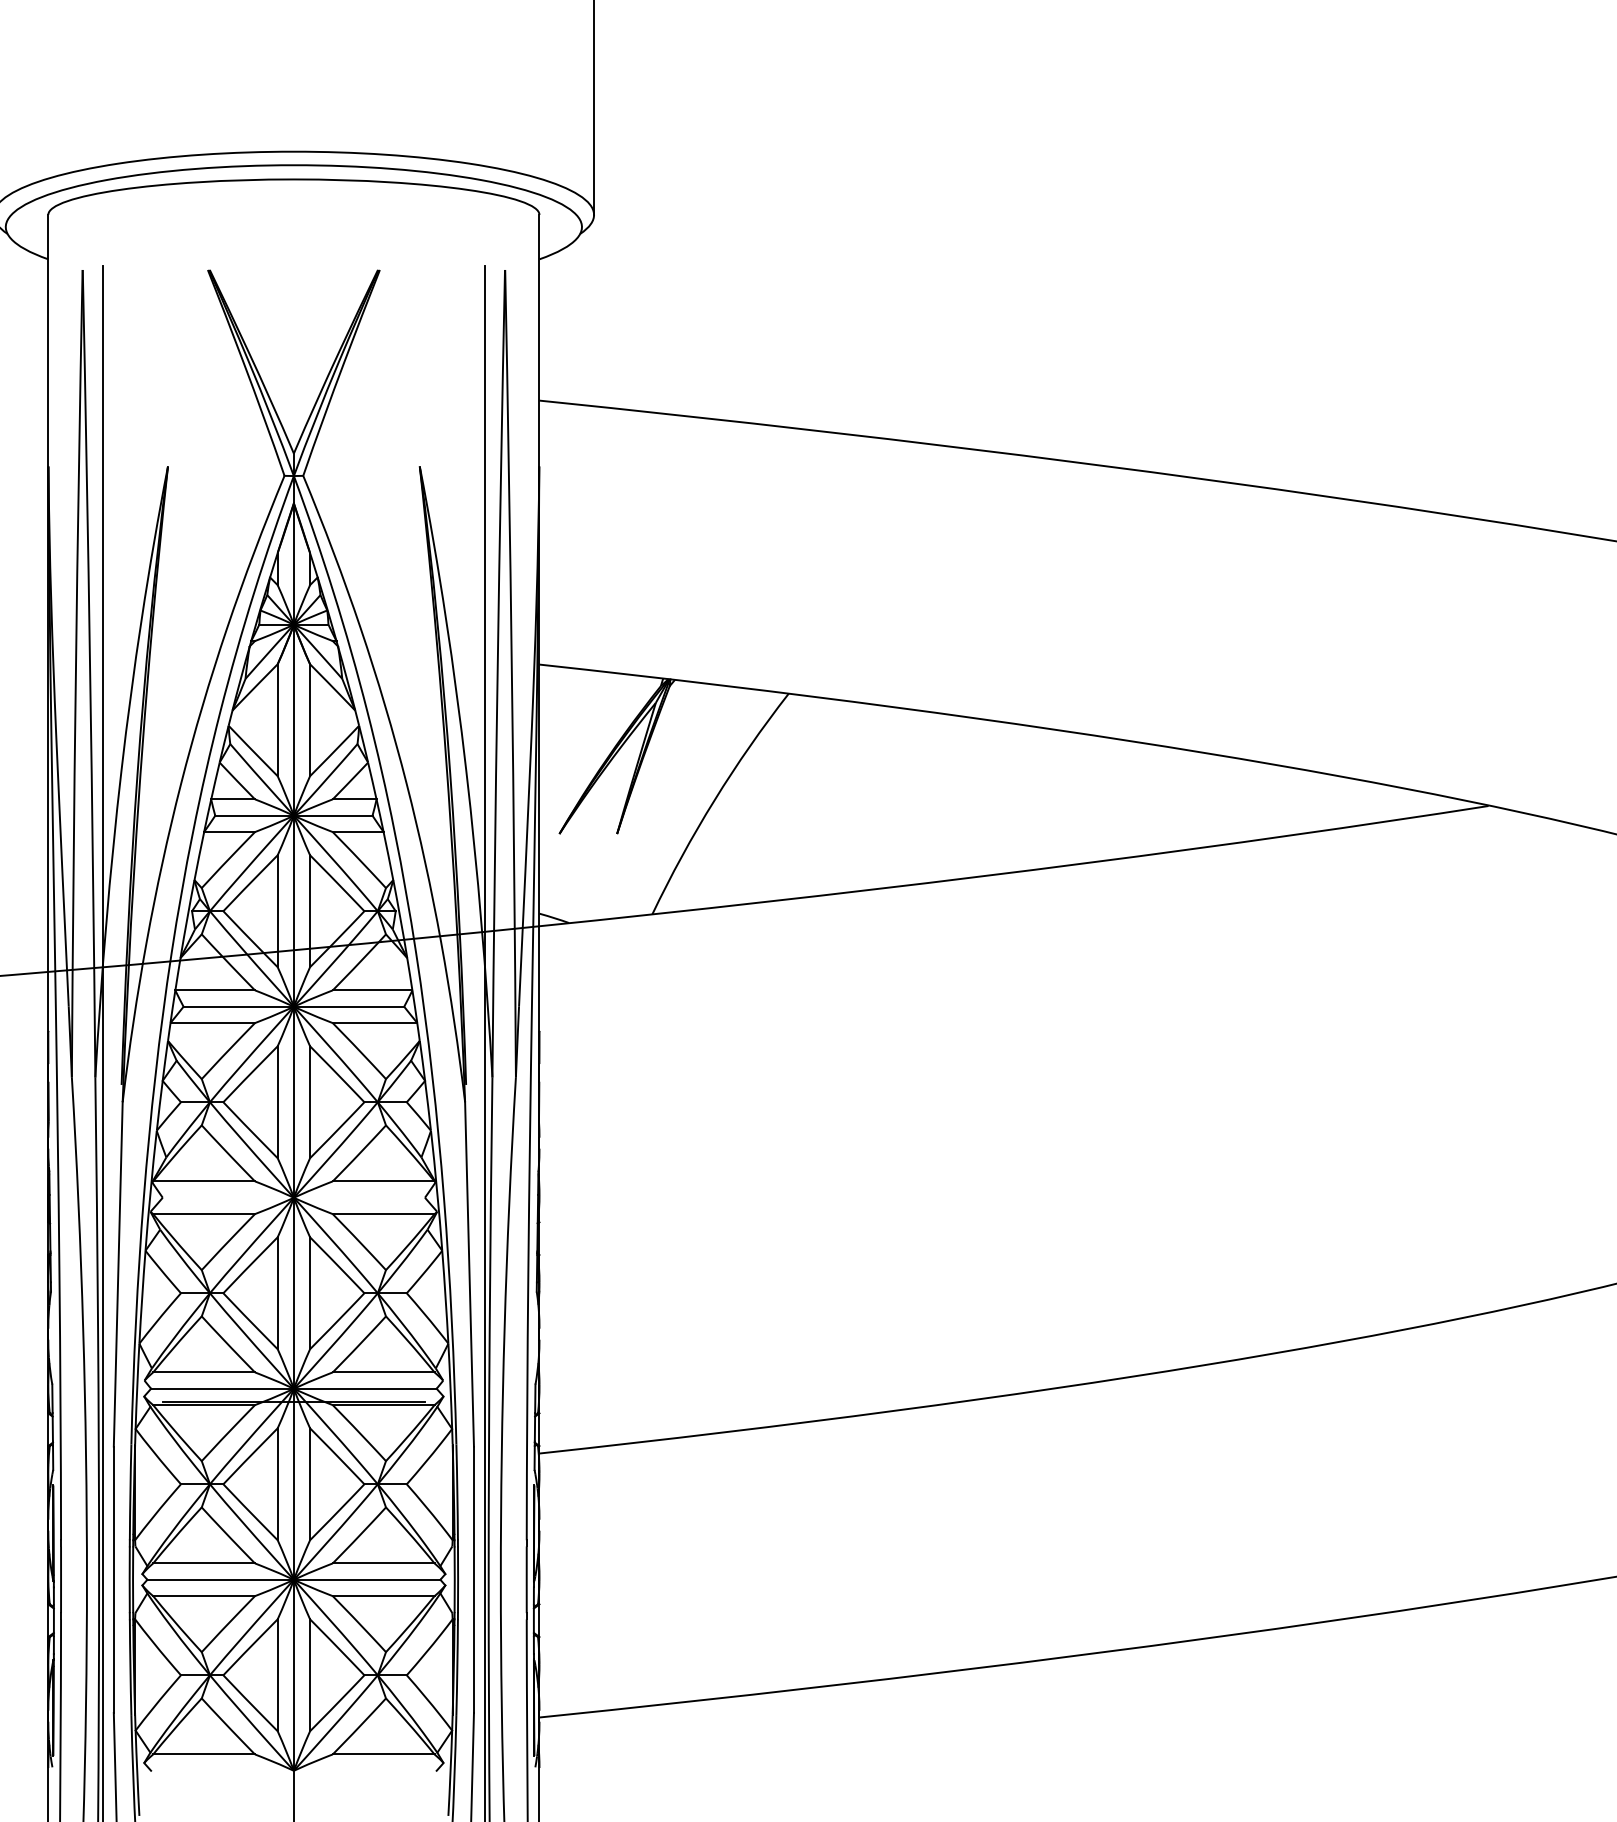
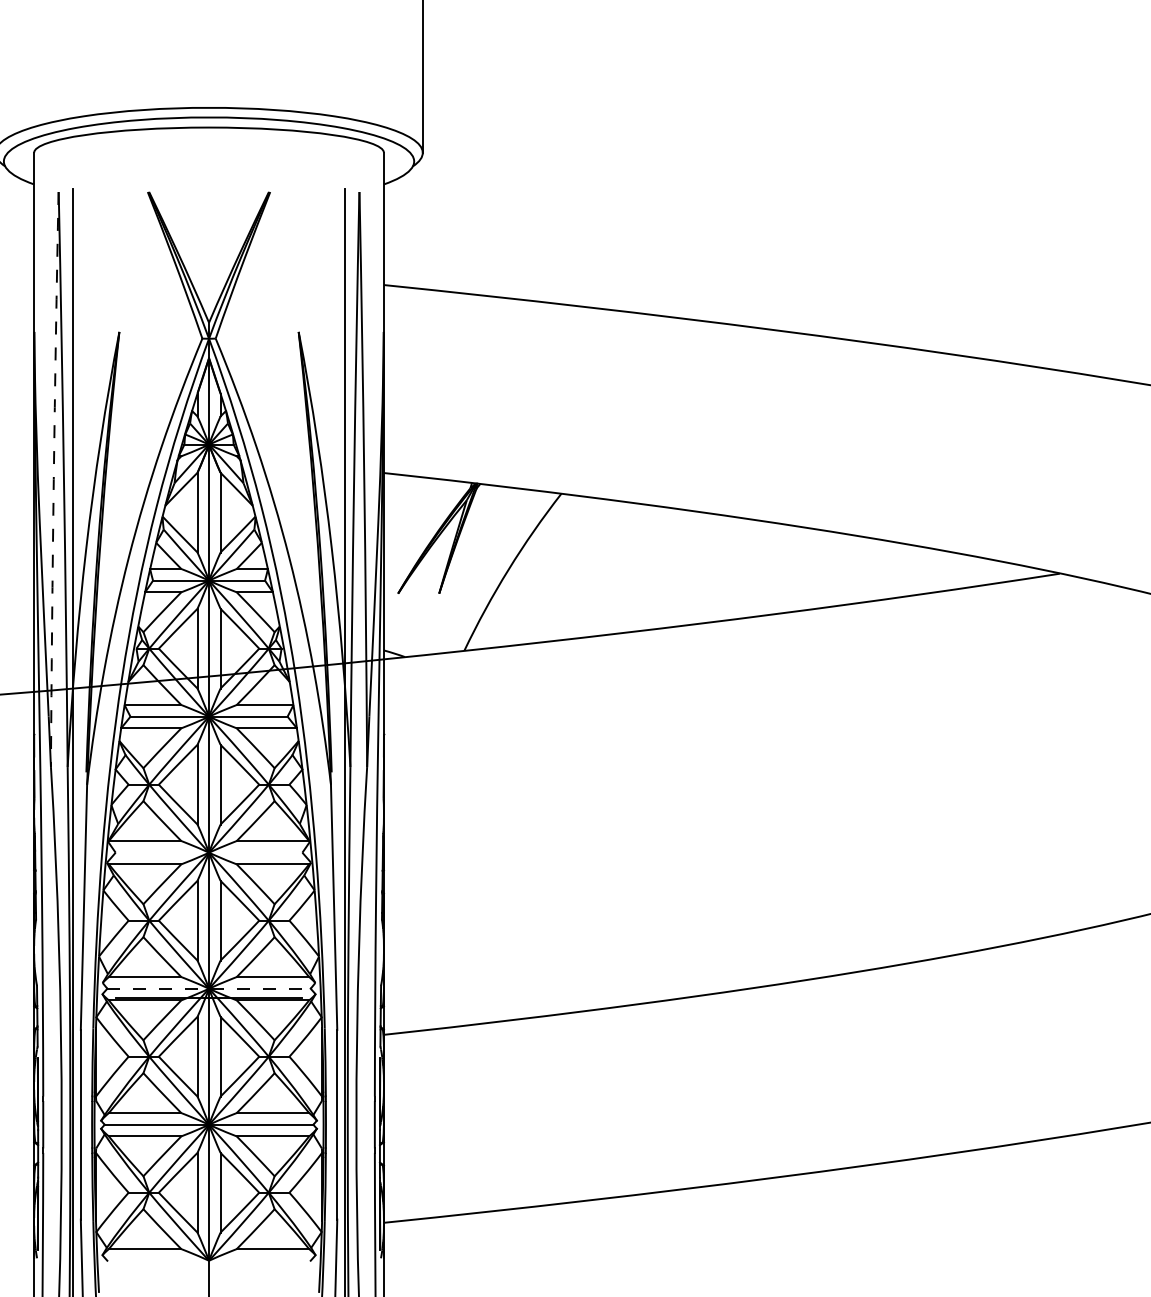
arc: (75, 673) -> (53, 479), solid -> dashed
line: (293, 1388) -> (208, 988), solid -> dashed

